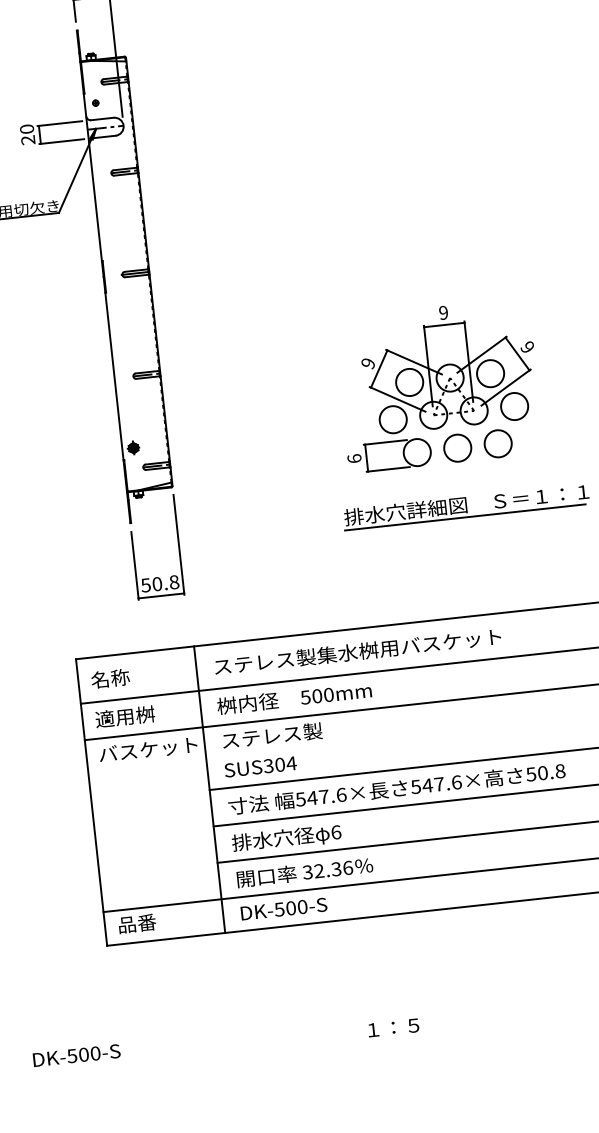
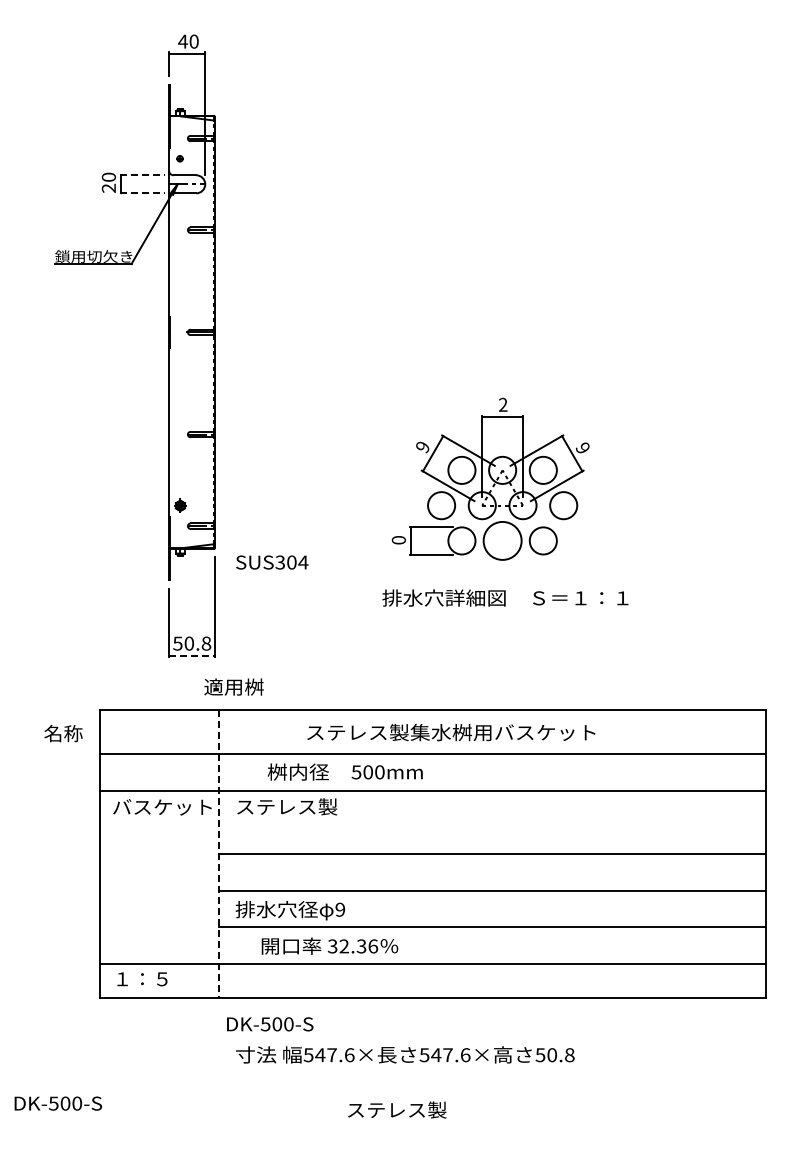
line: (60, 123) -> (142, 175), solid -> dashed
line: (62, 141) -> (142, 193), solid -> dashed
text: (443, 312) -> (503, 404), 9 -> 2
circle: (457, 447) -> (502, 540), size x1.4
text: (354, 458) -> (398, 539), 6 -> 0
line: (465, 517) -> (502, 610), removed
line: (161, 595) -> (192, 655), solid -> dashed
text: (358, 651) -> (451, 732), moved
text: (110, 678) -> (63, 733), moved
text: (293, 697) -> (344, 771), moved
text: (124, 716) -> (233, 686), moved
text: (260, 766) -> (272, 562), moved
text: (396, 788) -> (405, 1054), moved
line: (210, 790) -> (219, 854), solid -> dashed
text: (336, 832) -> (340, 909), 6 -> 9
text: (304, 871) -> (329, 945), moved
text: (284, 909) -> (270, 1024), moved
text: (144, 922) -> (140, 978), 品番 -> １：５
text: (414, 1024) -> (397, 1109), １：５ -> ステレス製

